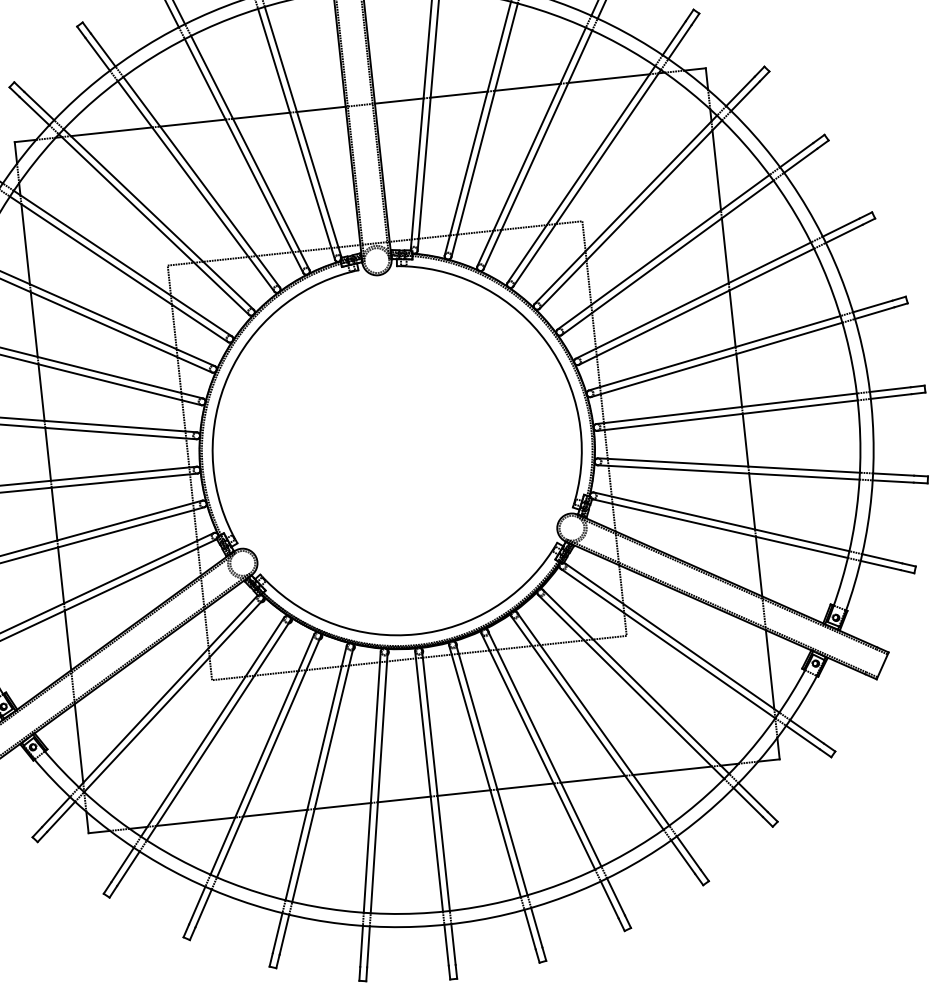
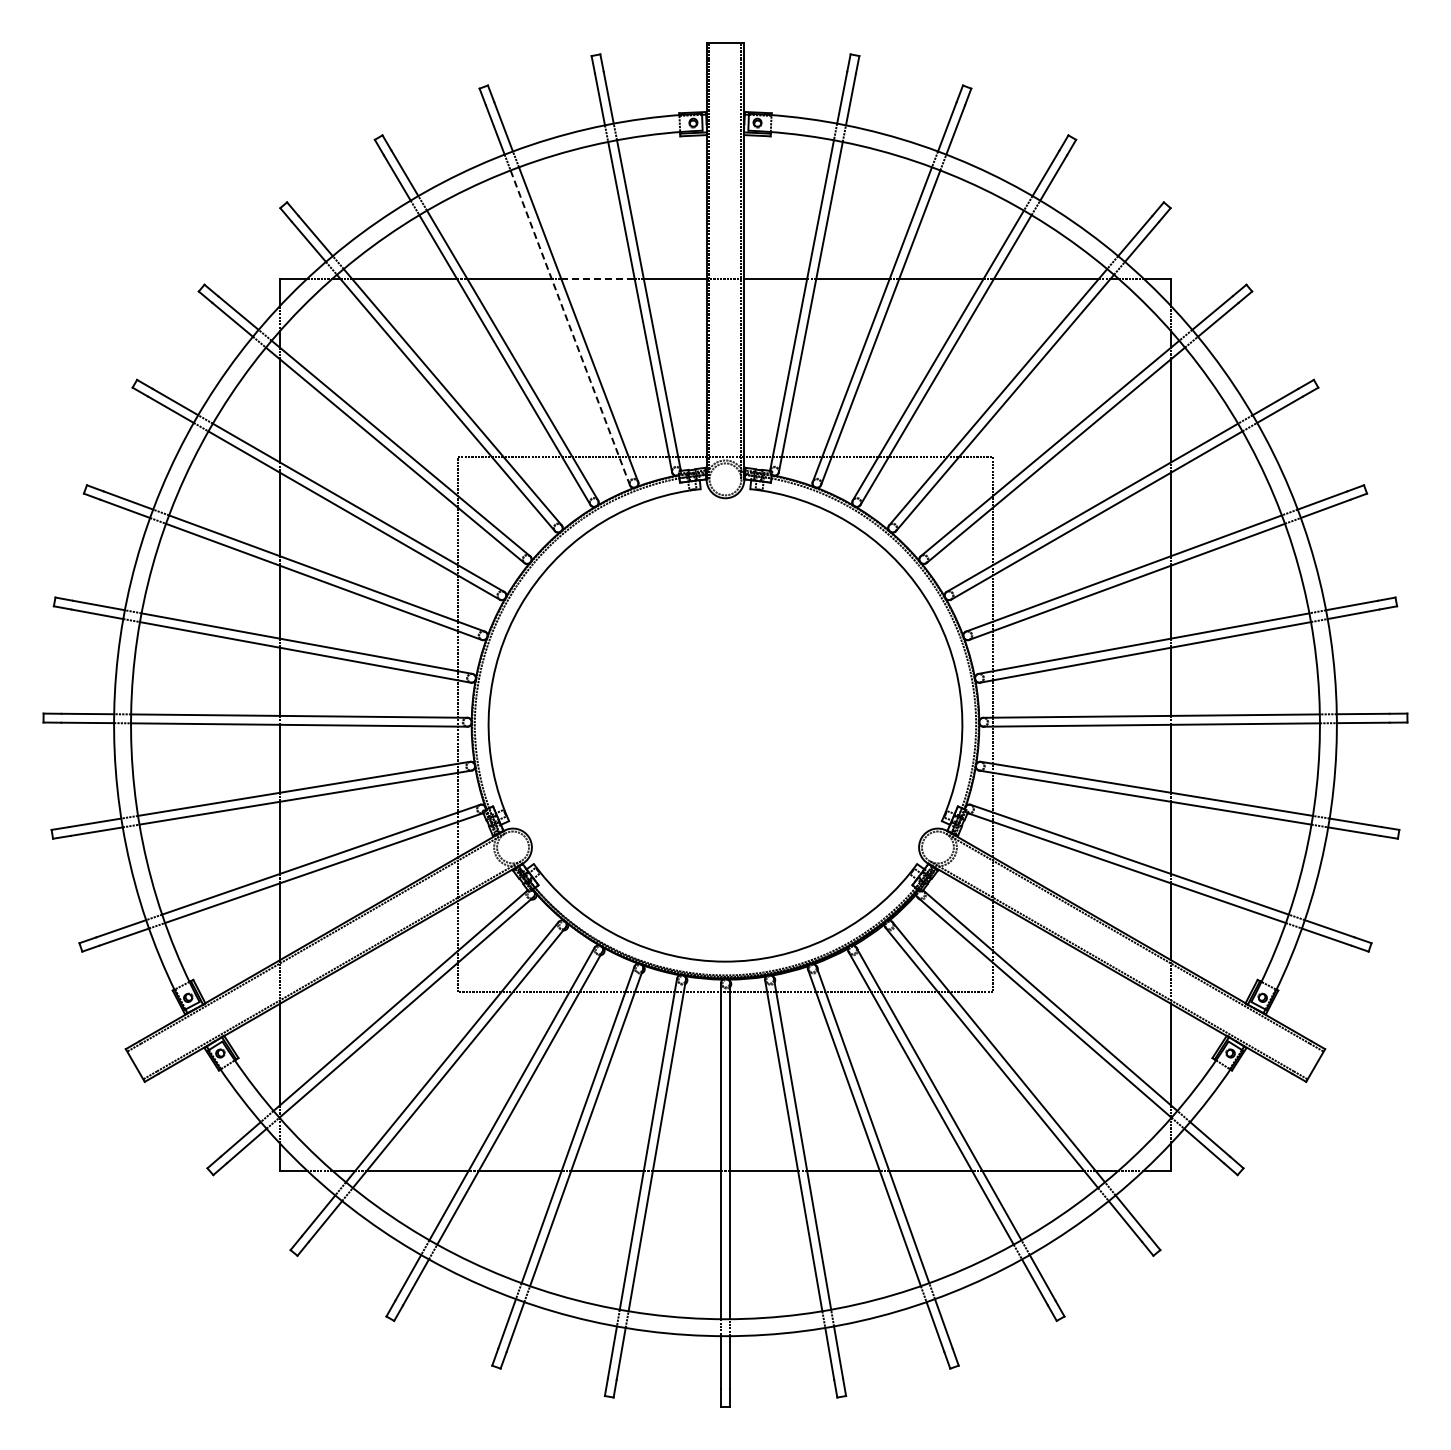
line: (261, 115) -> (597, 278), solid -> dashed
line: (244, 156) -> (570, 328), solid -> dashed

